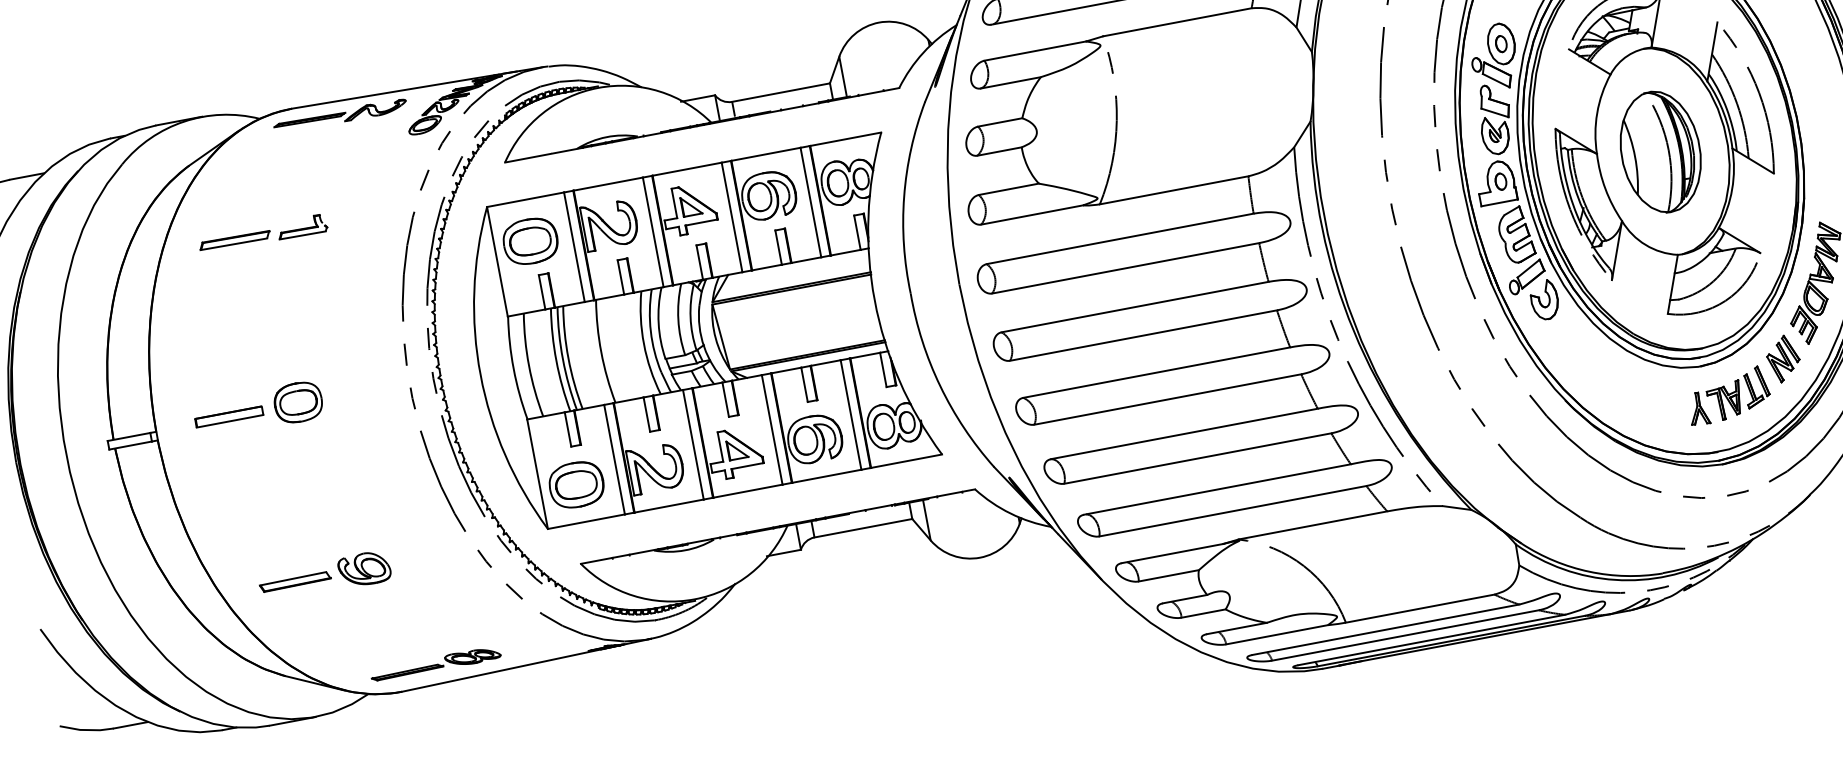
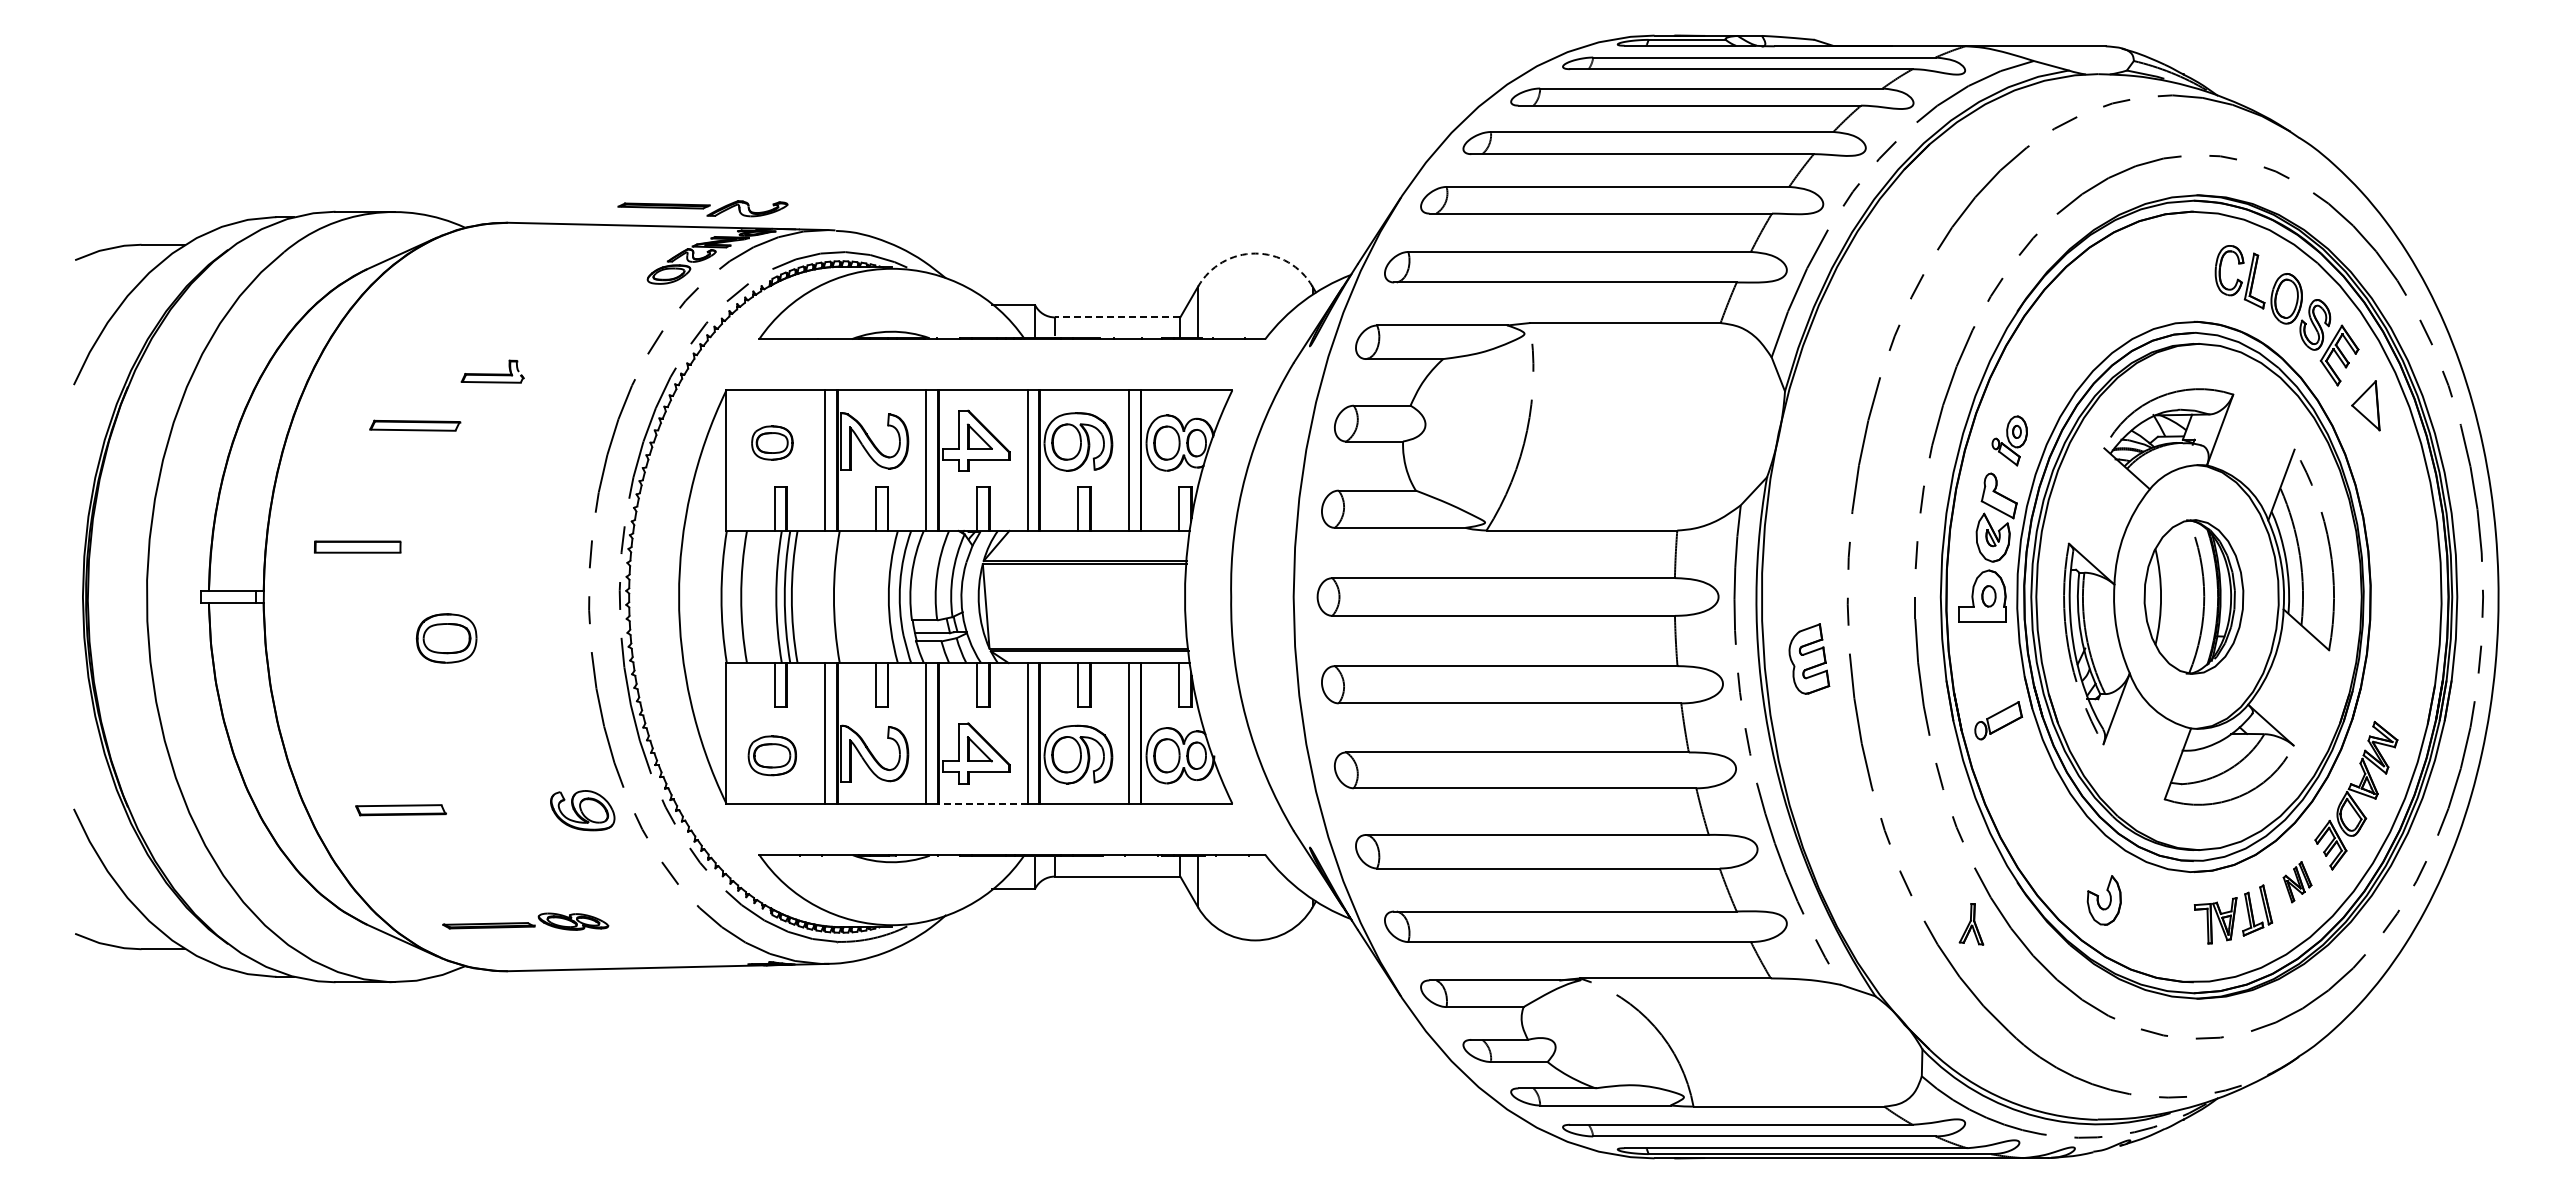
arc: (879, 22) -> (1255, 253), solid -> dashed
part: (1494, 57) -> (2009, 440), size x0.6
line: (781, 92) -> (1117, 317), solid -> dashed
part: (340, 116) -> (702, 208), moved
part: (1516, 234) -> (1809, 658), moved
part: (235, 240) -> (415, 425), moved
part: (530, 240) -> (772, 442), size x0.6
part: (1543, 300) -> (2103, 900), moved
part: (1783, 358) -> (2297, 881), size x0.7
part: (298, 402) -> (446, 638), moved
part: (1698, 409) -> (1971, 924), moved
part: (229, 416) -> (357, 546), moved
part: (576, 484) -> (772, 755), size x0.7
line: (747, 491) -> (982, 803), solid -> dashed
part: (364, 569) -> (582, 810), moved
part: (435, 663) -> (525, 921), moved

